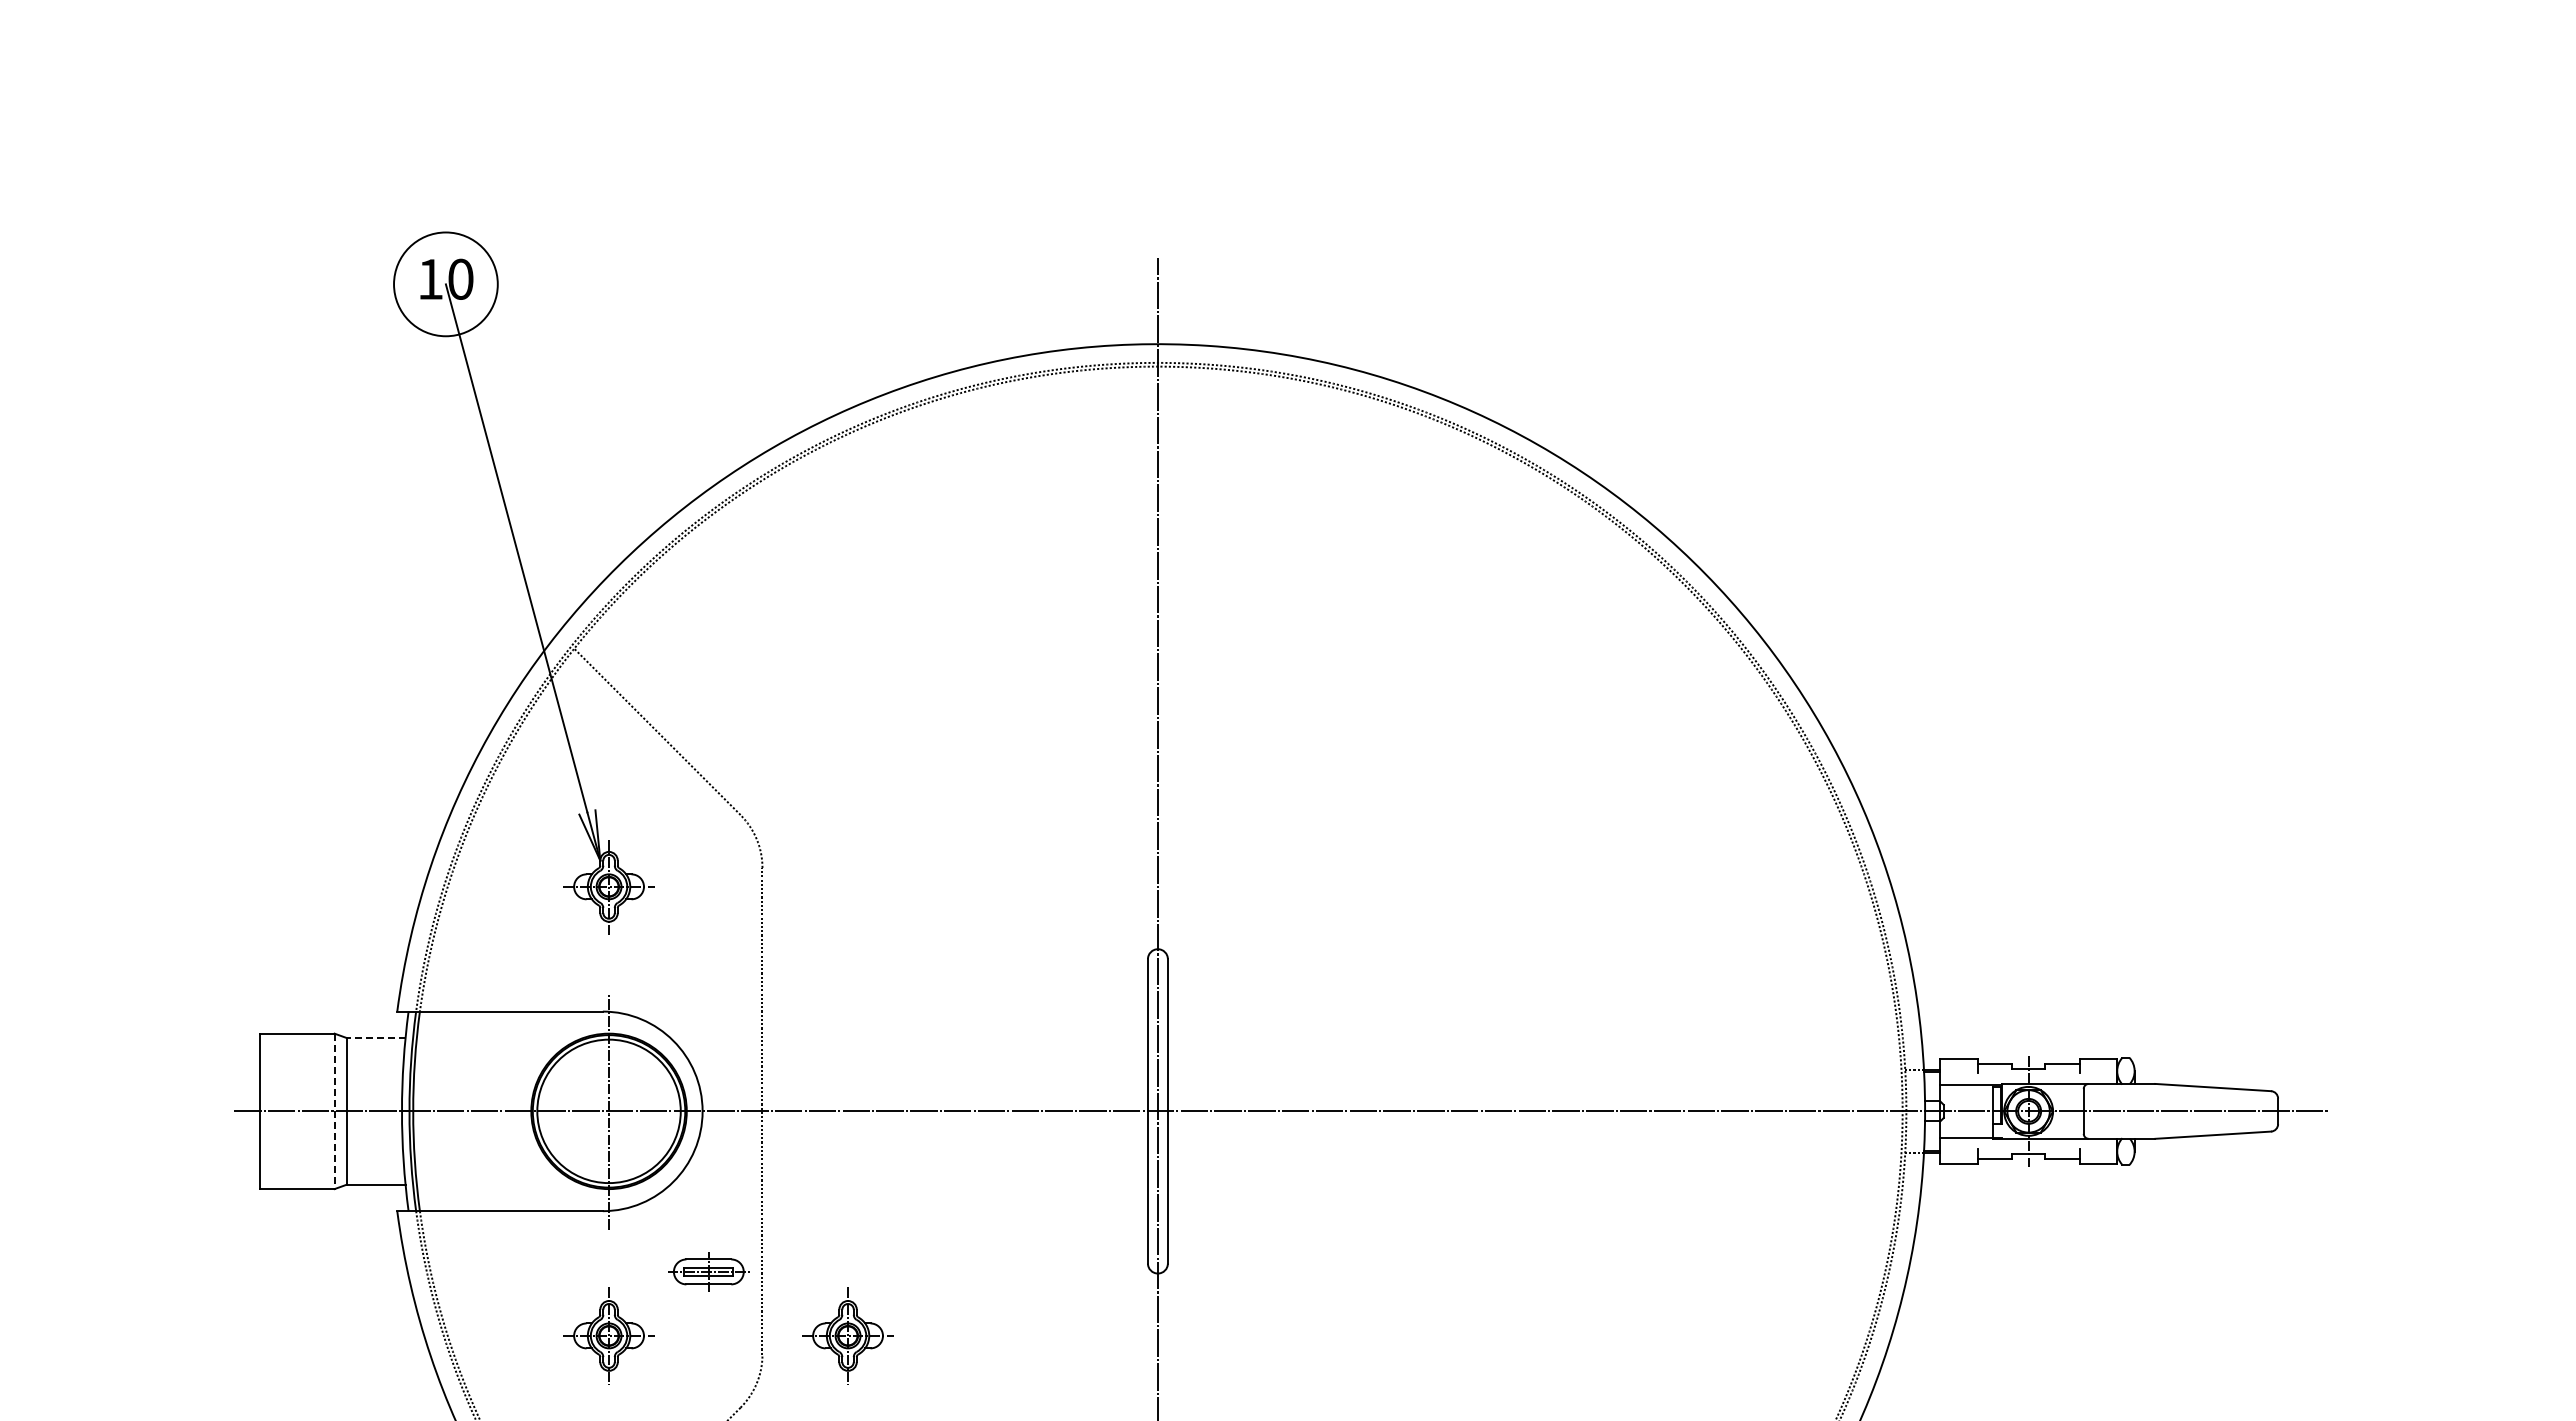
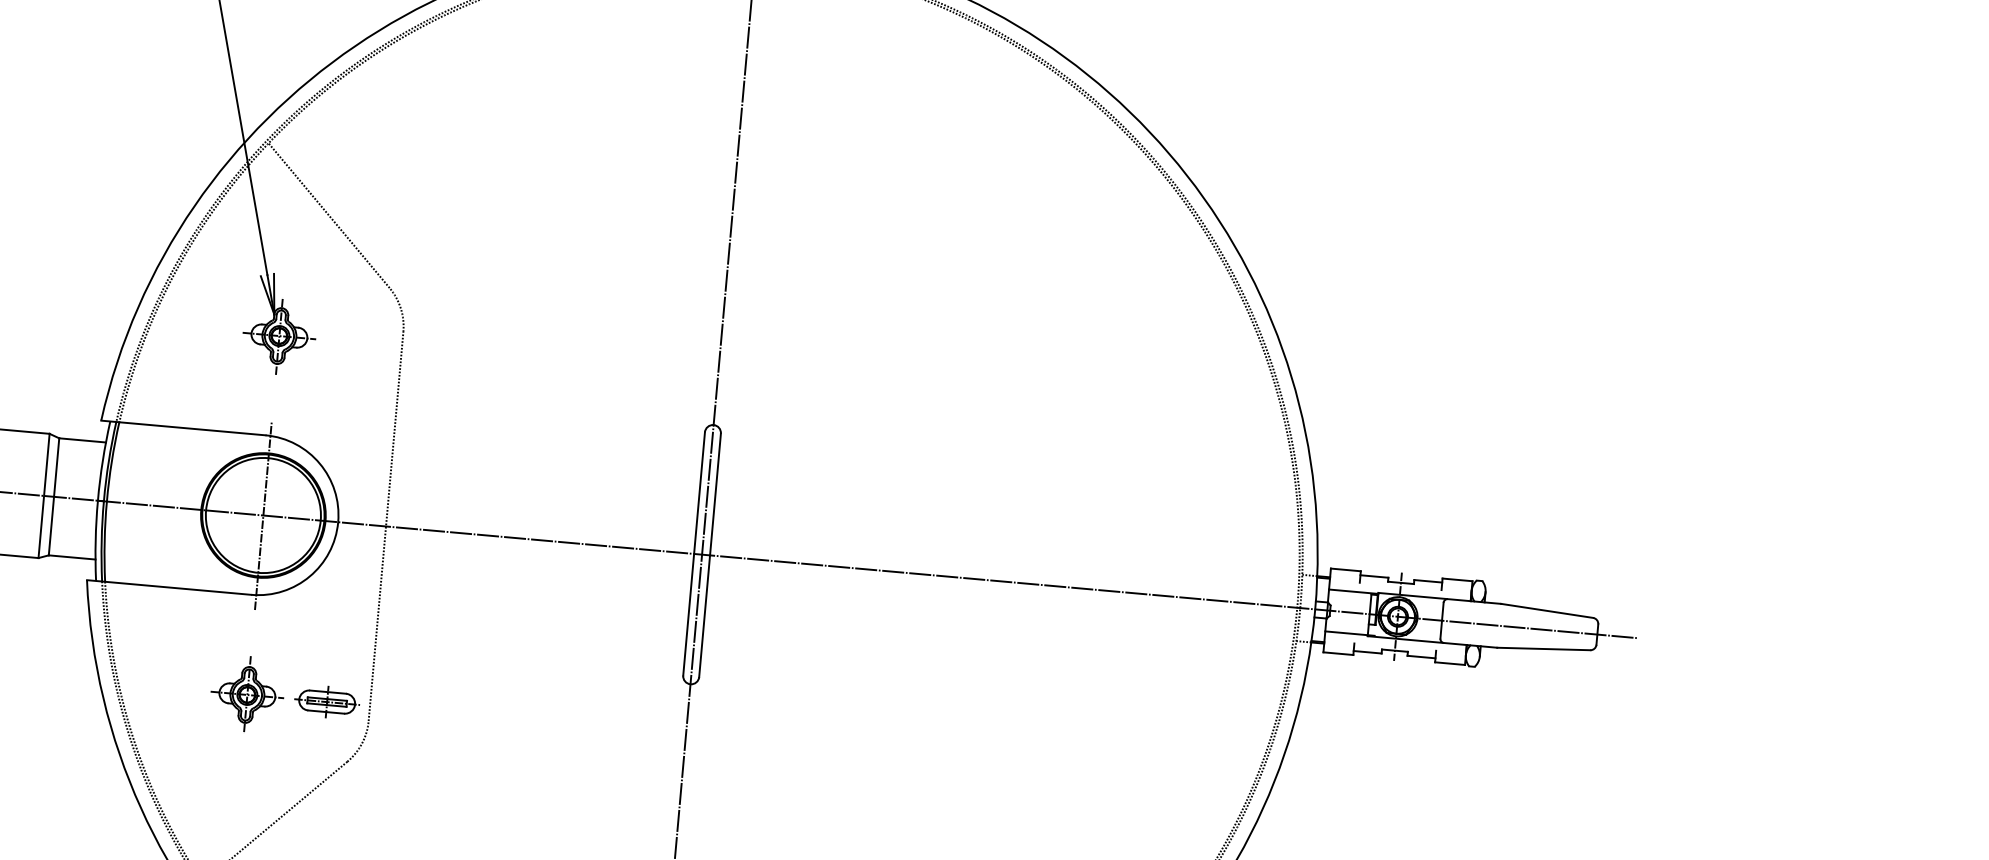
line: (375, 1038) -> (81, 440), dashed -> solid
line: (334, 1111) -> (43, 496), dashed -> solid
part: (708, 1271) -> (326, 701), moved
part: (847, 1335) -> (437, 711), removed

